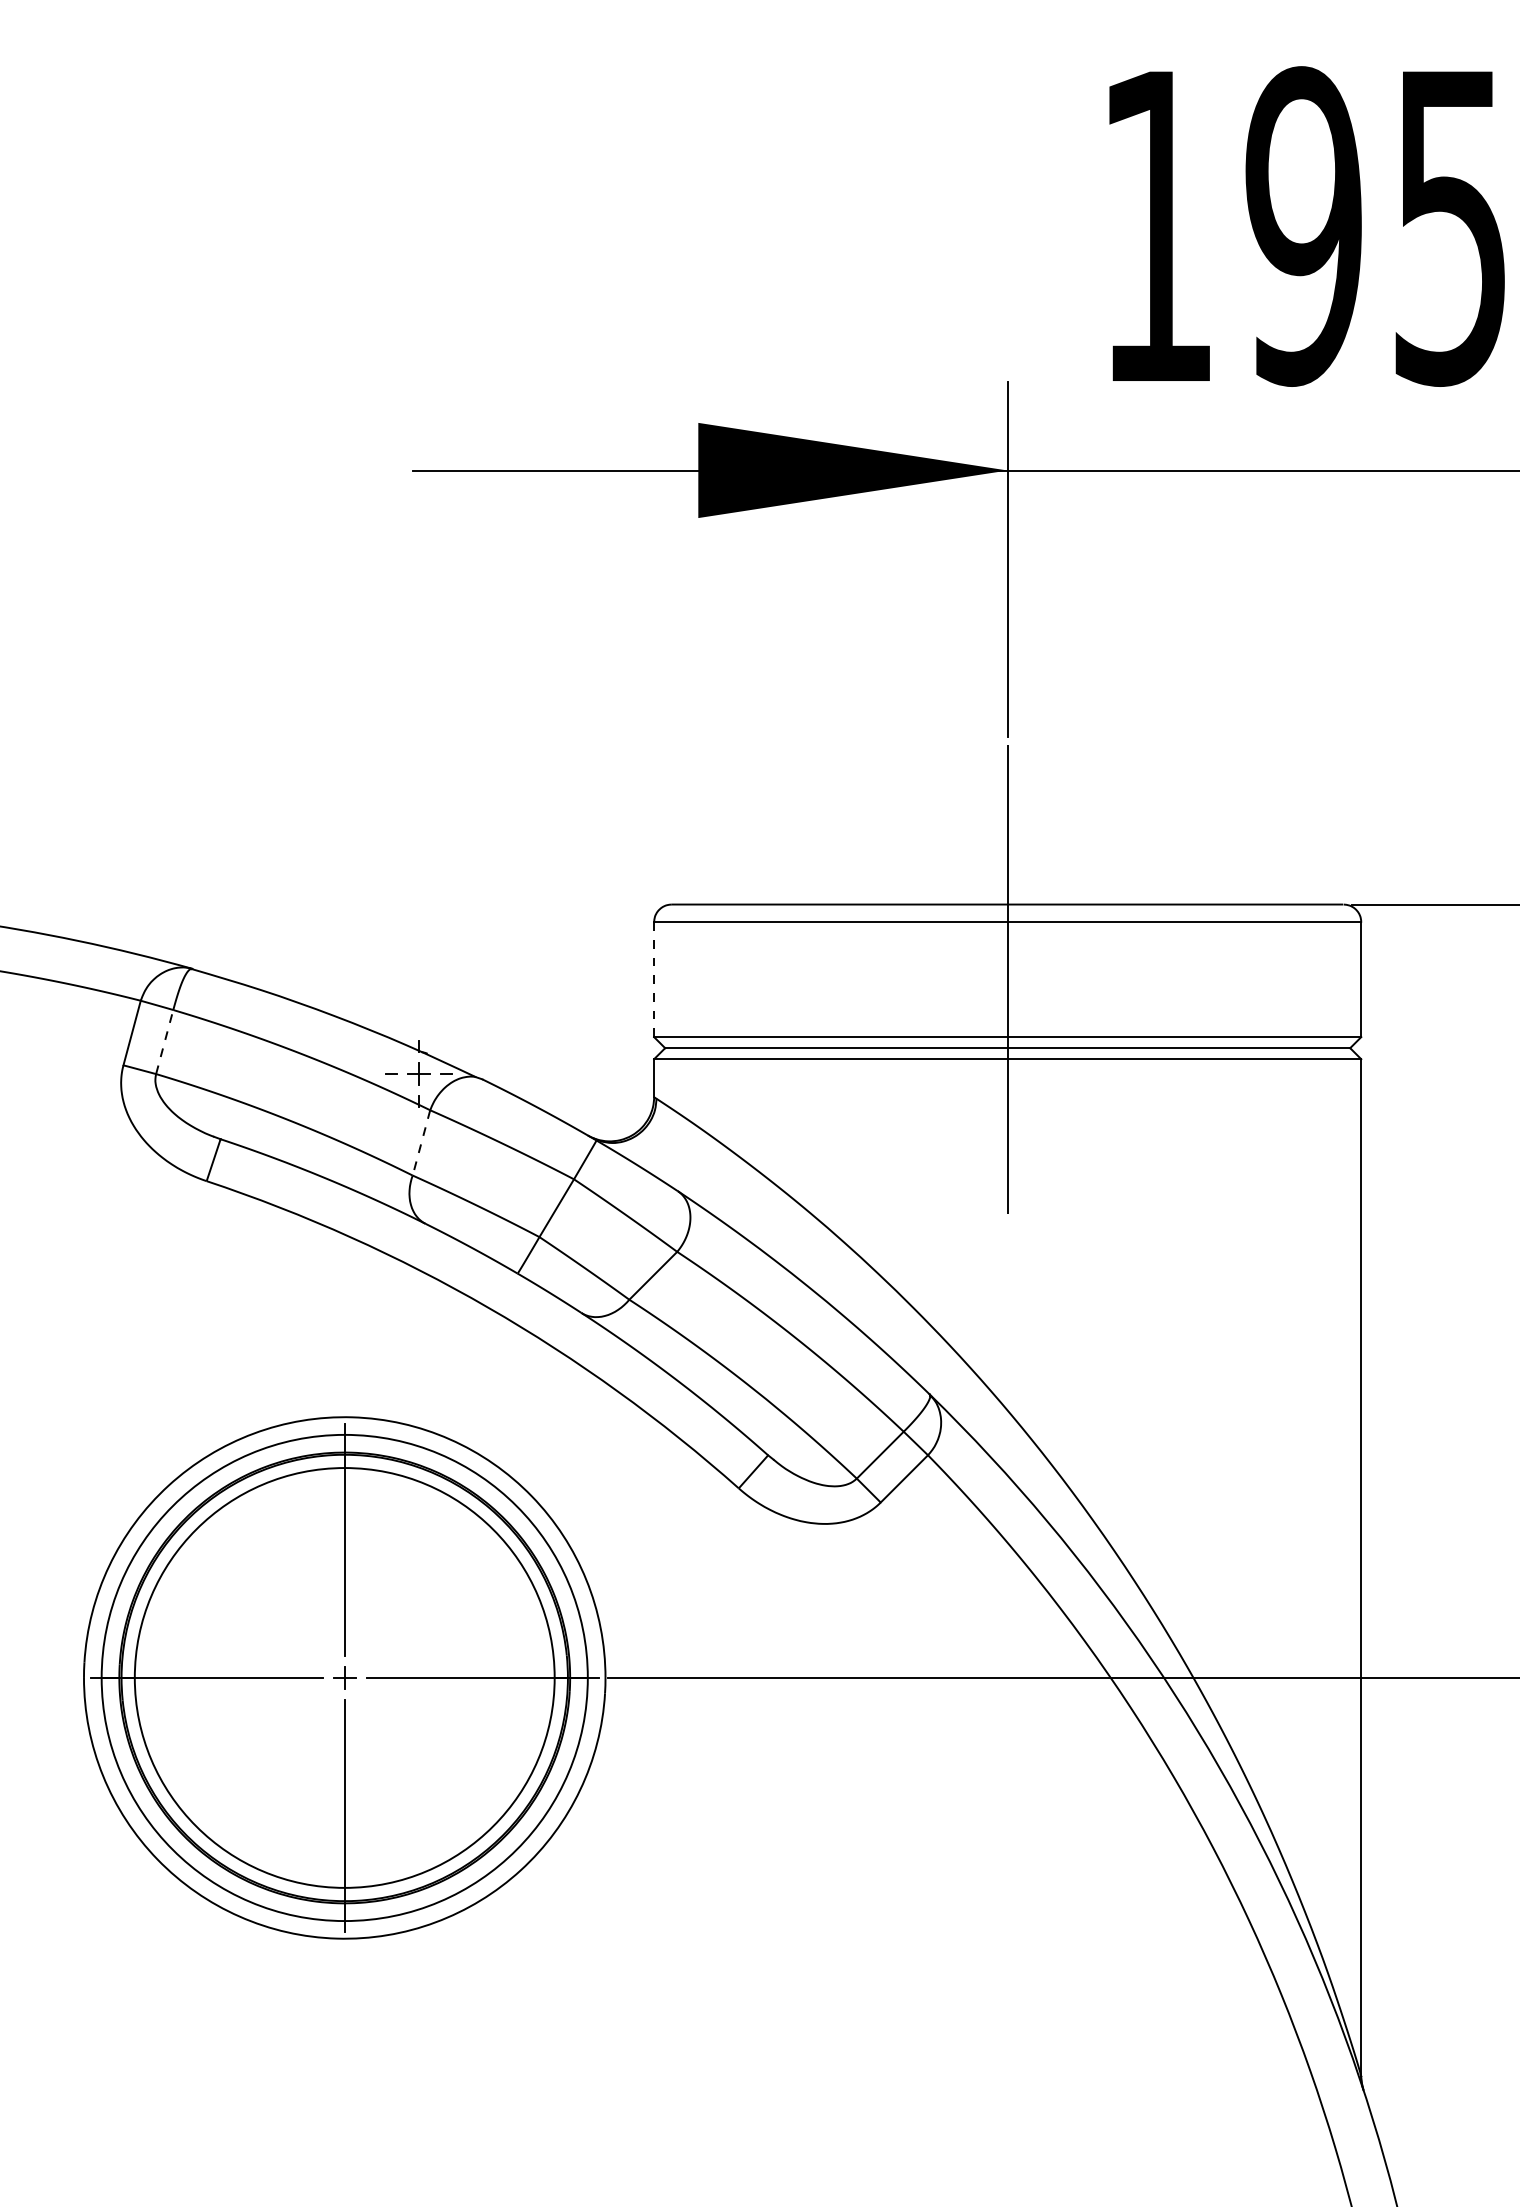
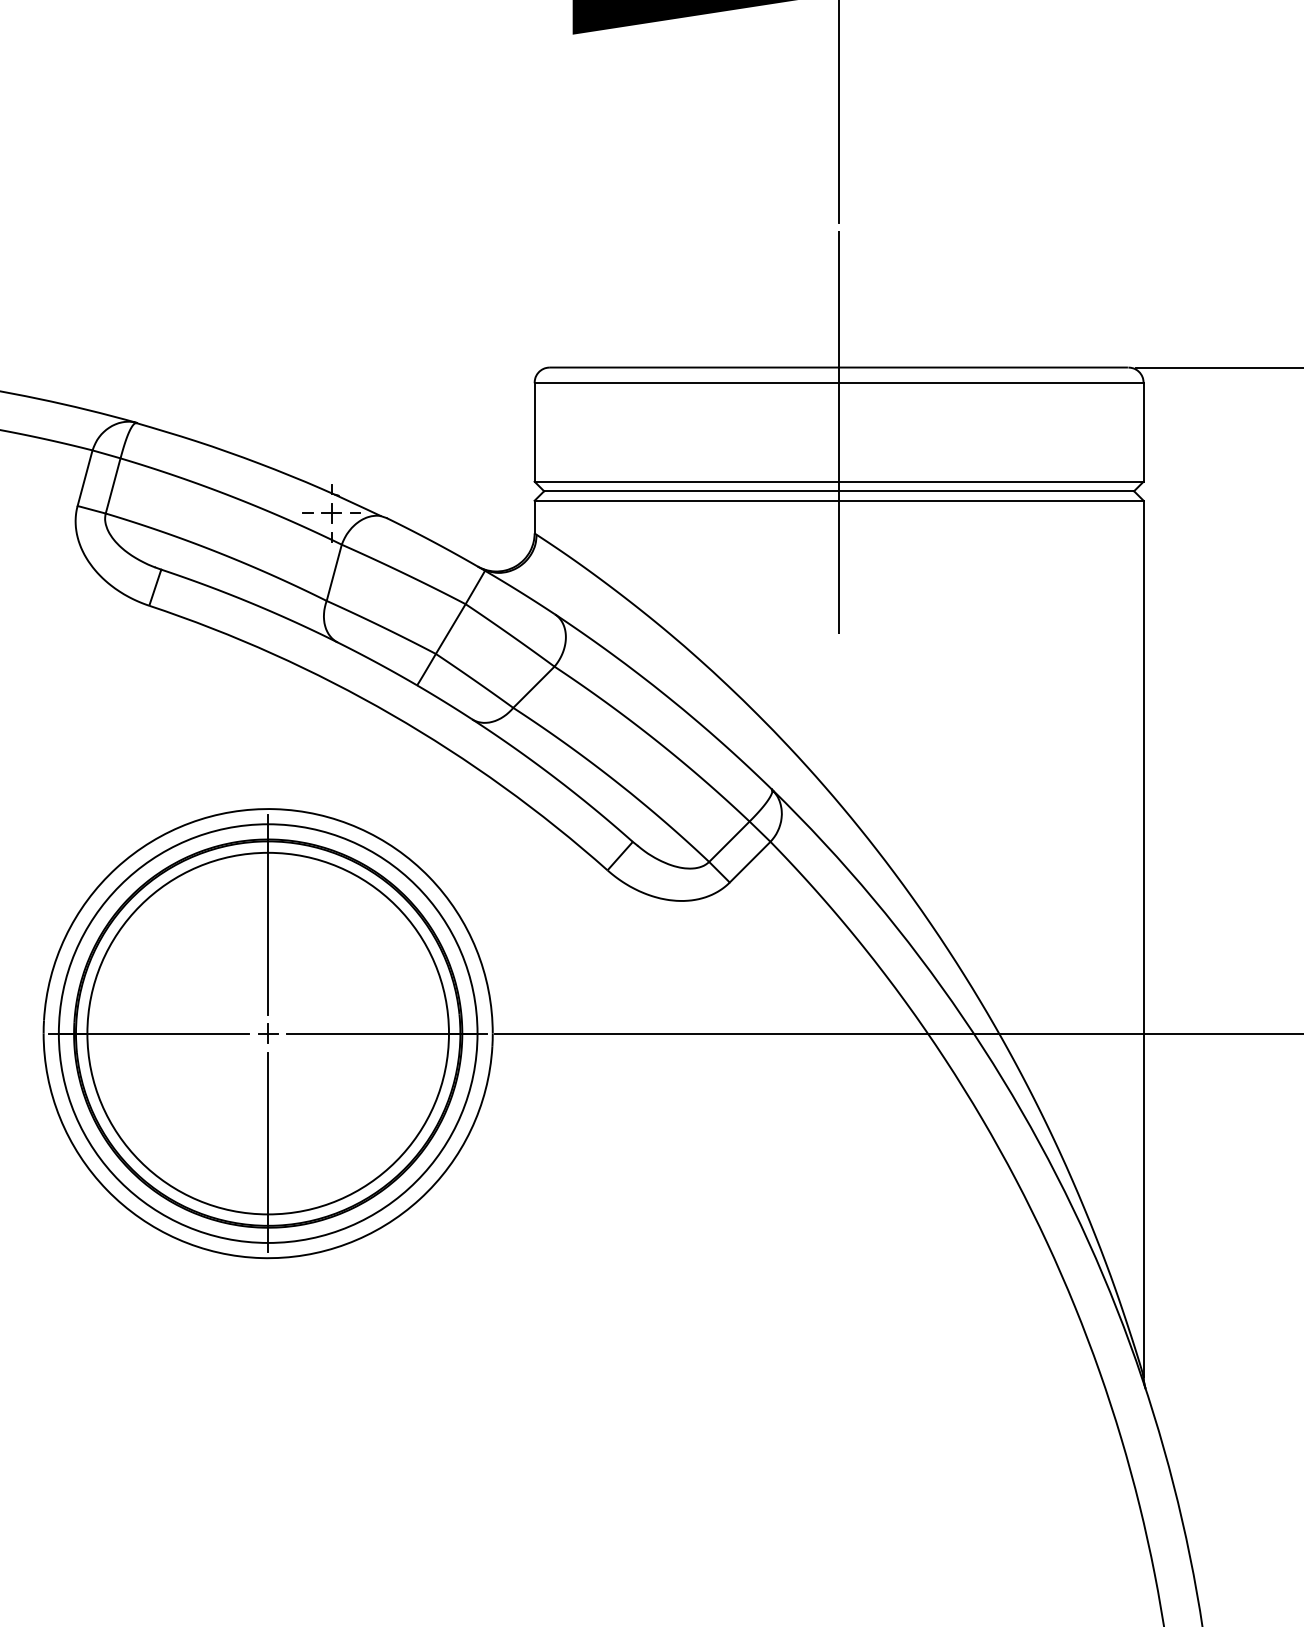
line: (654, 980) -> (534, 432), dashed -> solid
line: (164, 1041) -> (112, 485), dashed -> solid
line: (421, 1142) -> (334, 572), dashed -> solid

